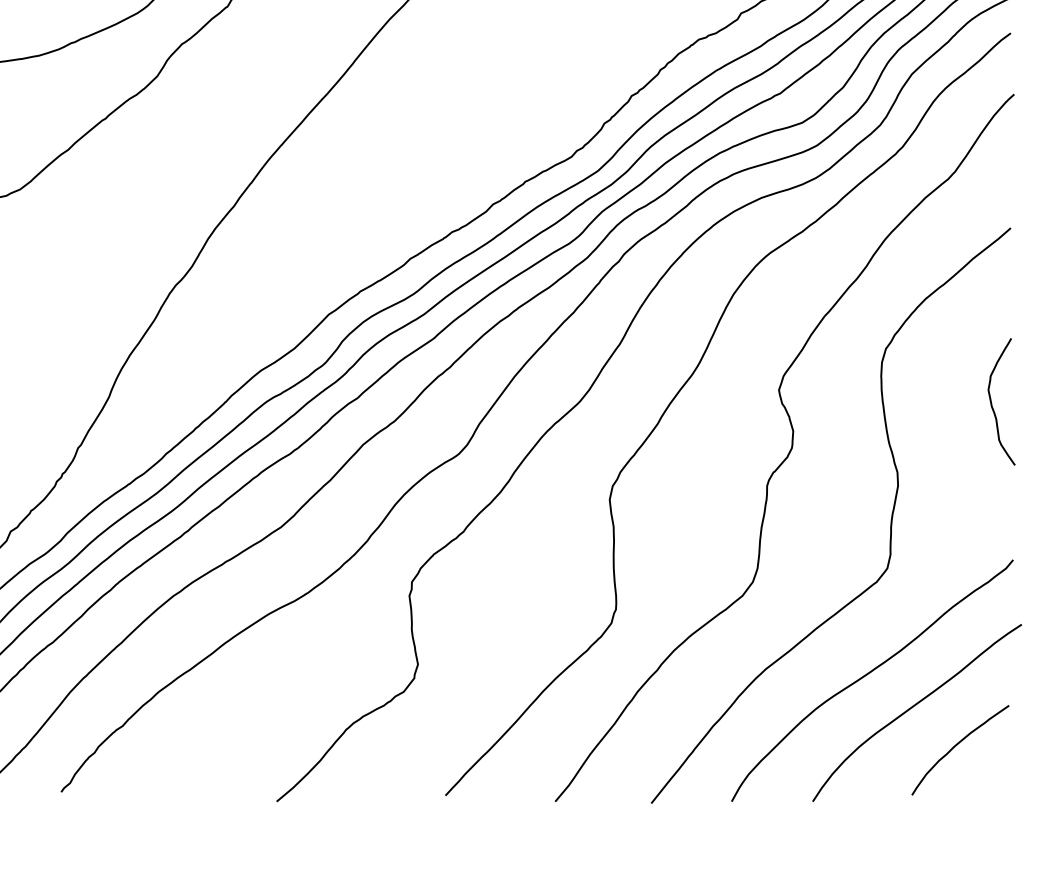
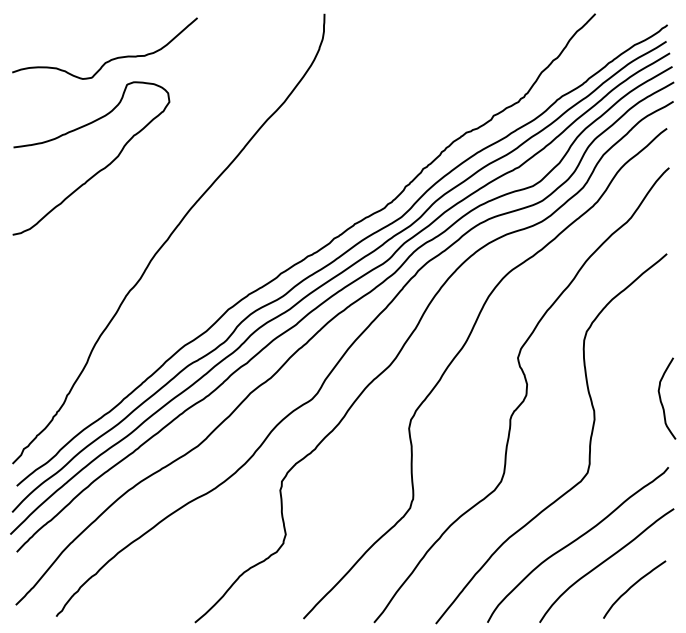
curve: (992, 401) -> (661, 398), moved

